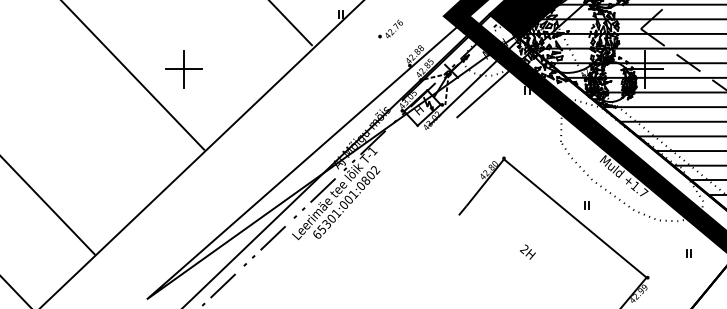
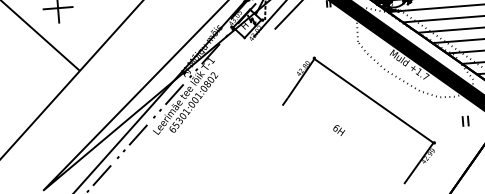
part: (586, 205) -> (381, 90), removed
text: (524, 249) -> (336, 128), 2H -> 6H
part: (688, 253) -> (464, 121), size x1.6

